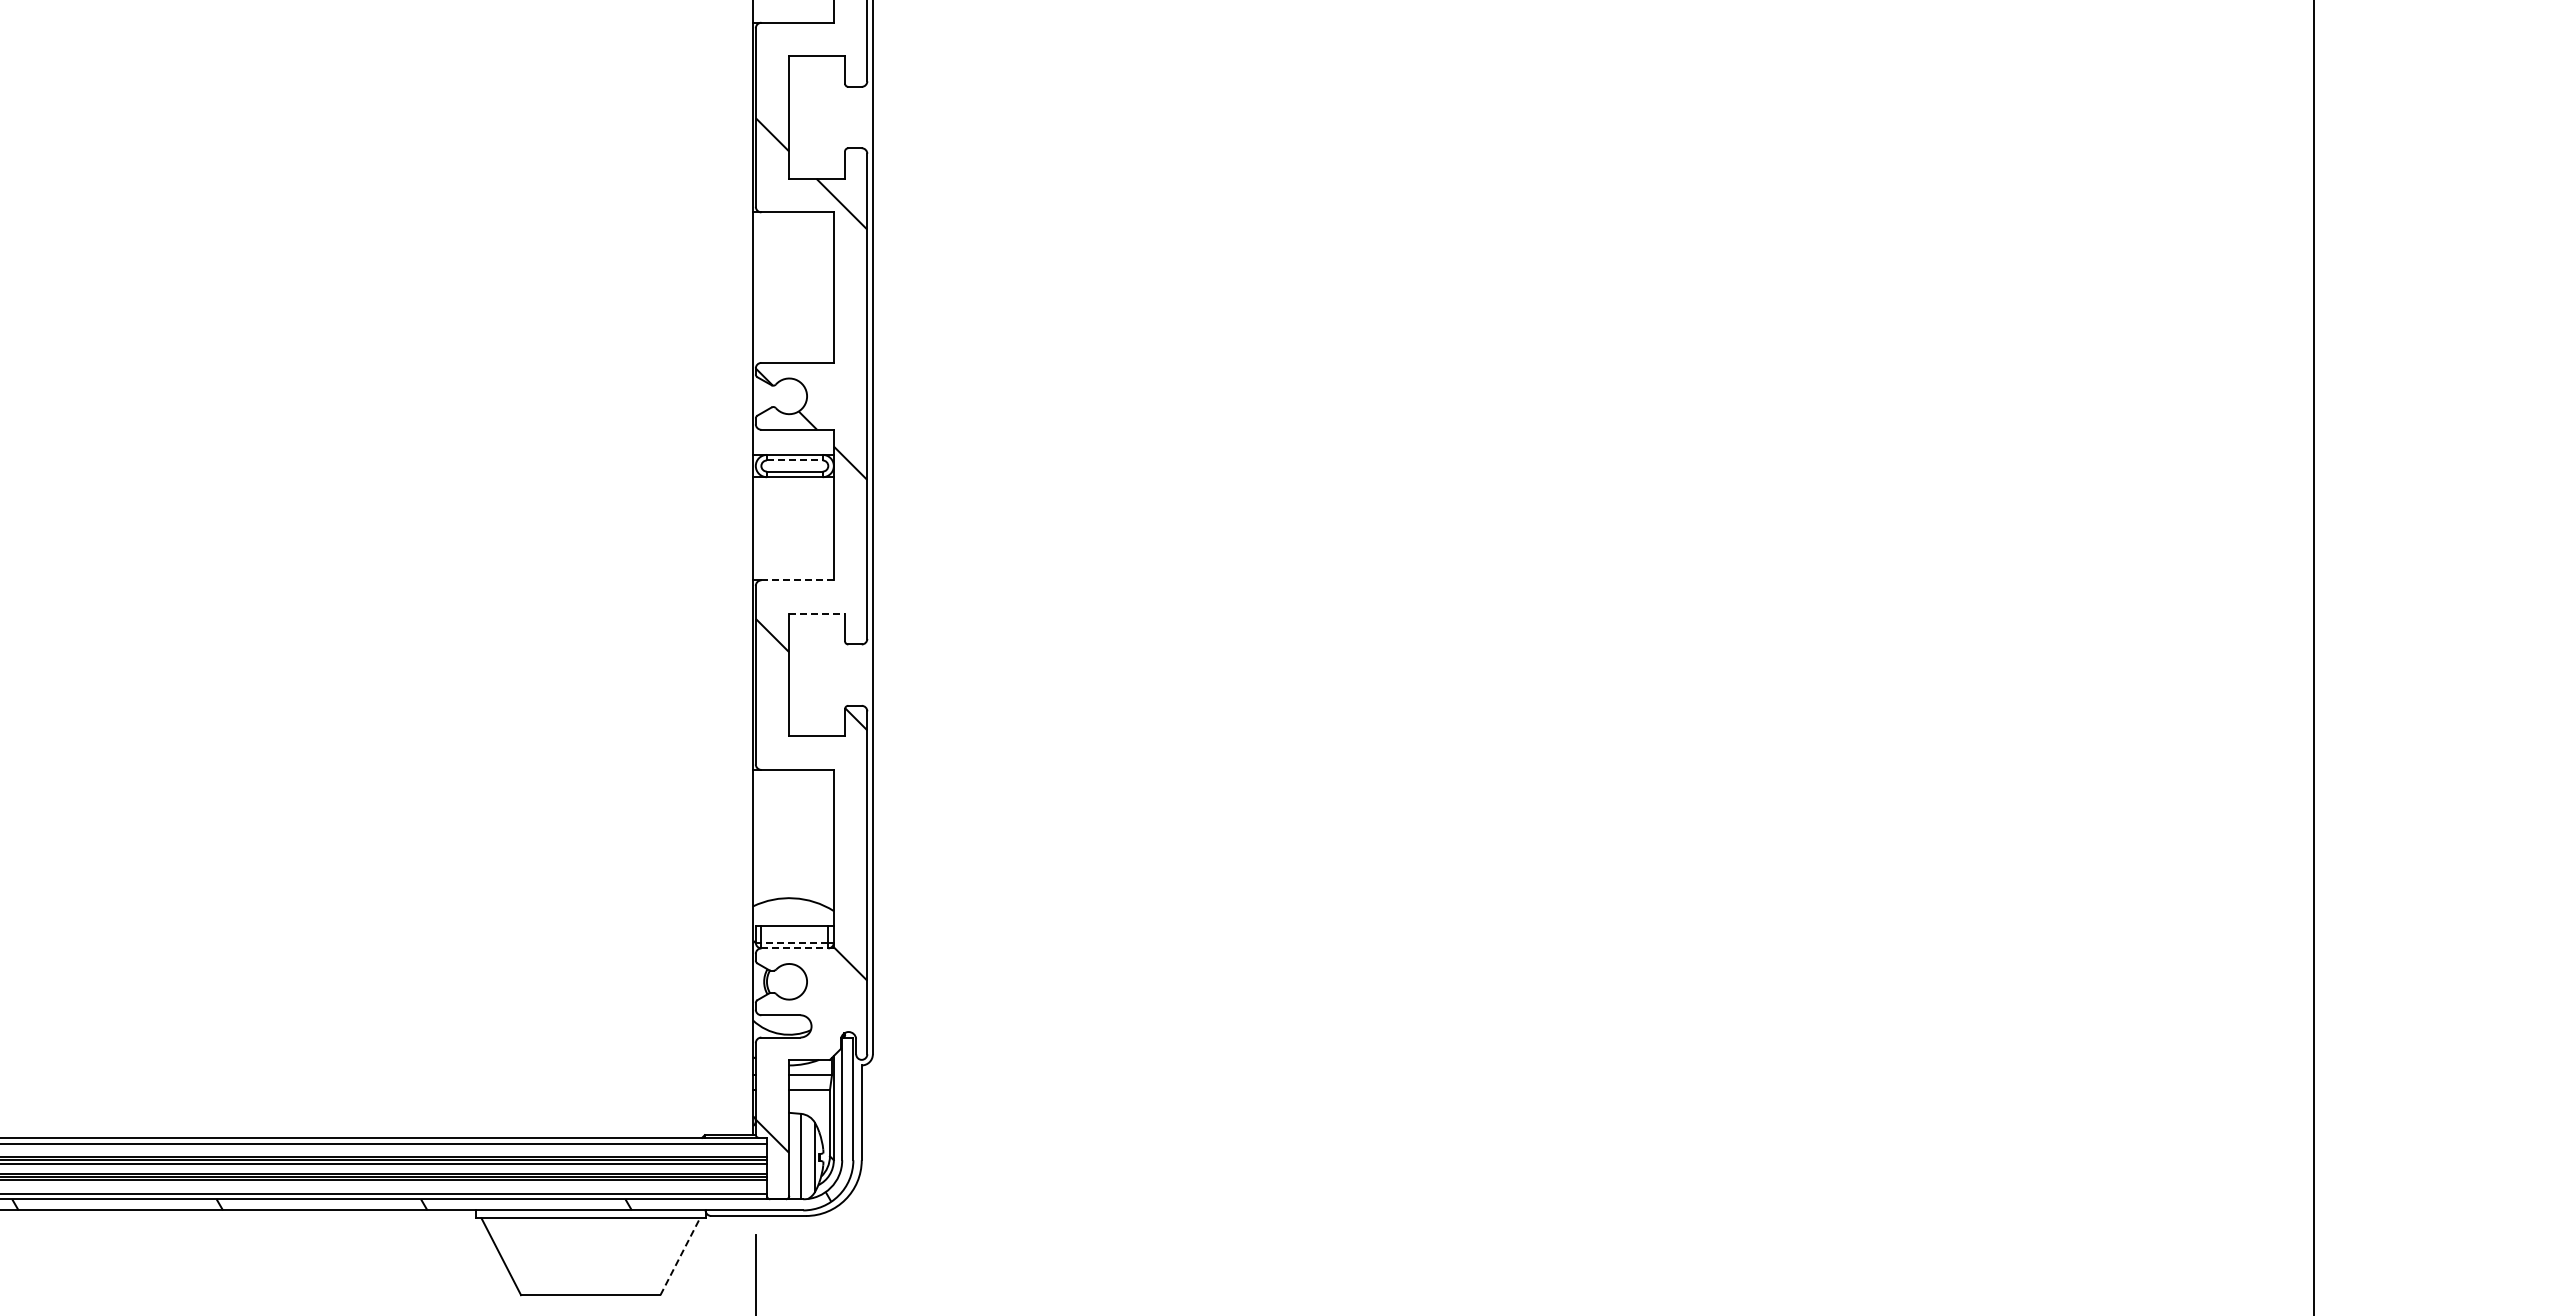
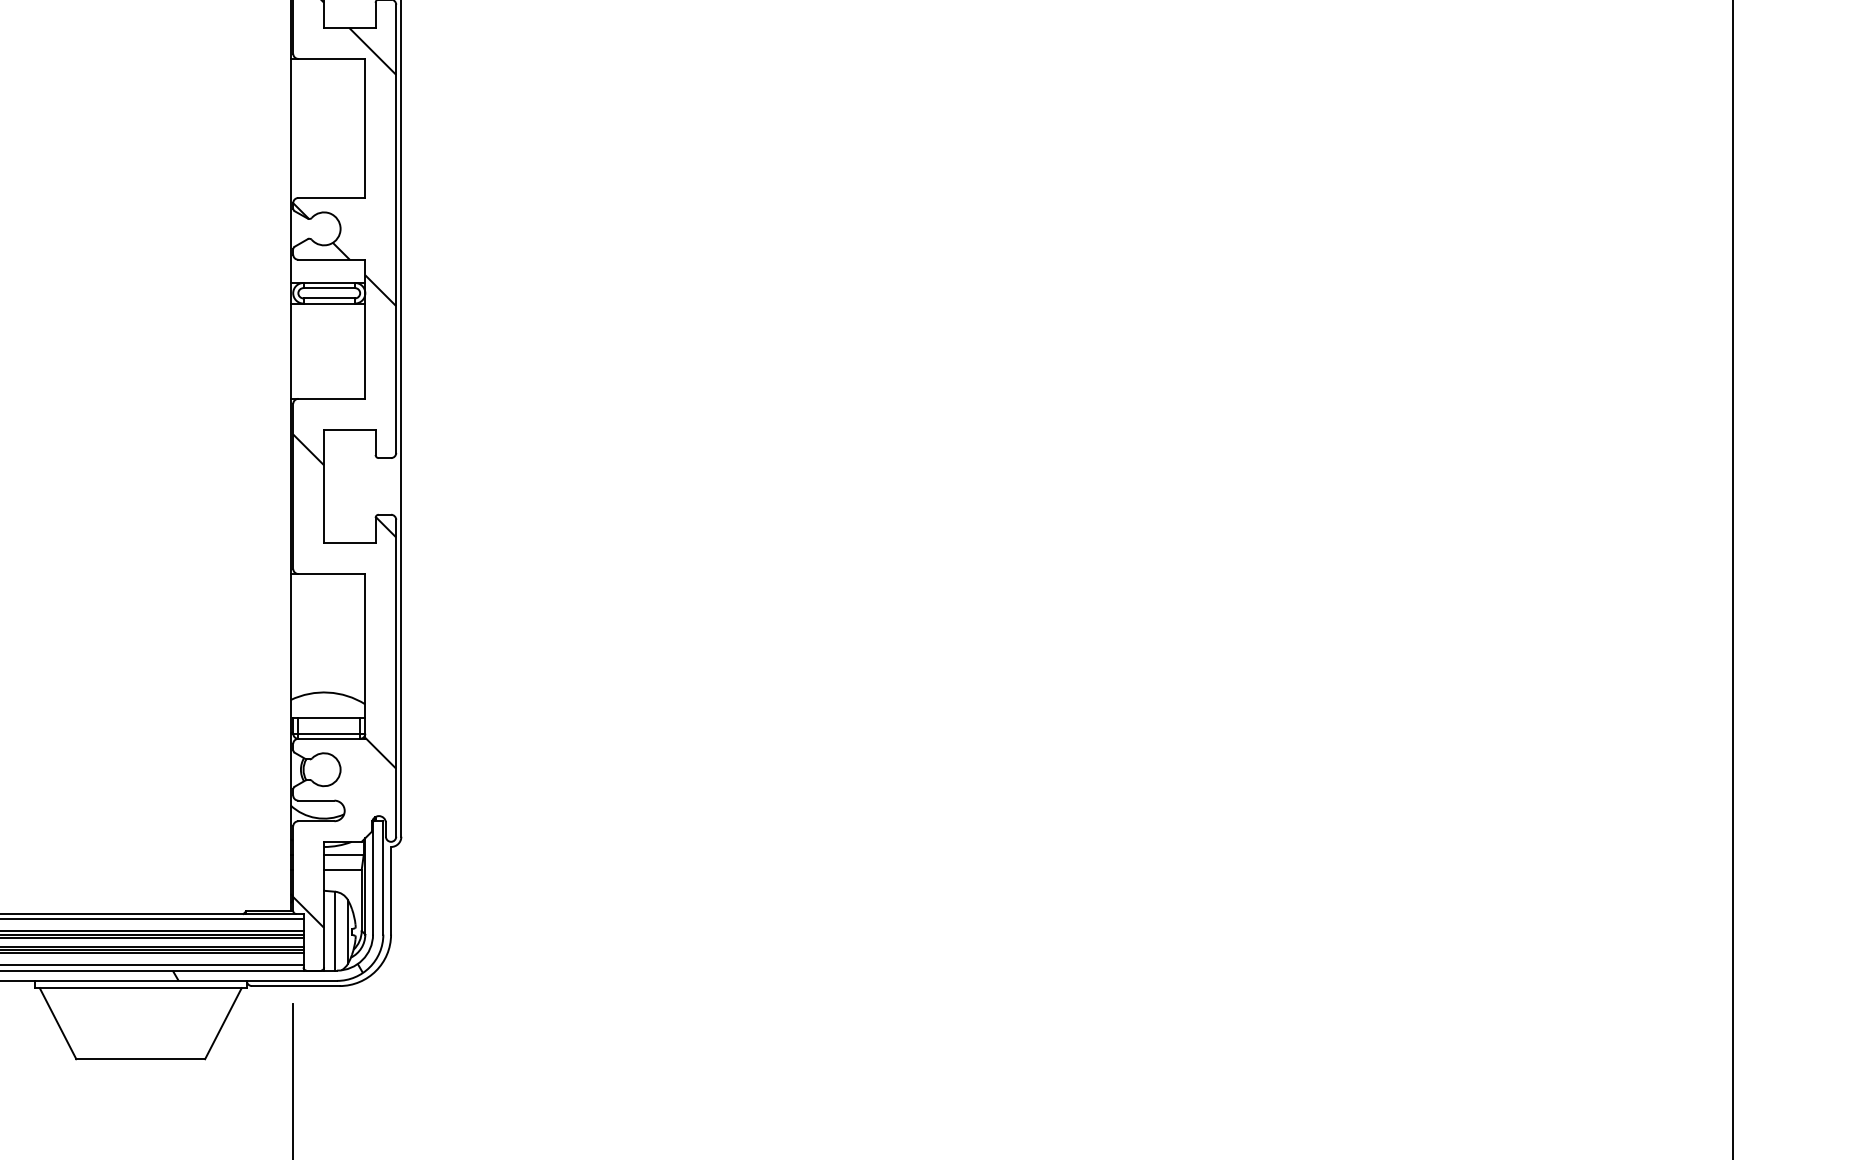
line: (794, 460) -> (328, 288), dashed -> solid
line: (797, 580) -> (331, 398), dashed -> solid
line: (817, 613) -> (350, 429), dashed -> solid
line: (794, 942) -> (328, 733), dashed -> solid
line: (797, 948) -> (331, 738), dashed -> solid
line: (680, 1256) -> (223, 1023), dashed -> solid

